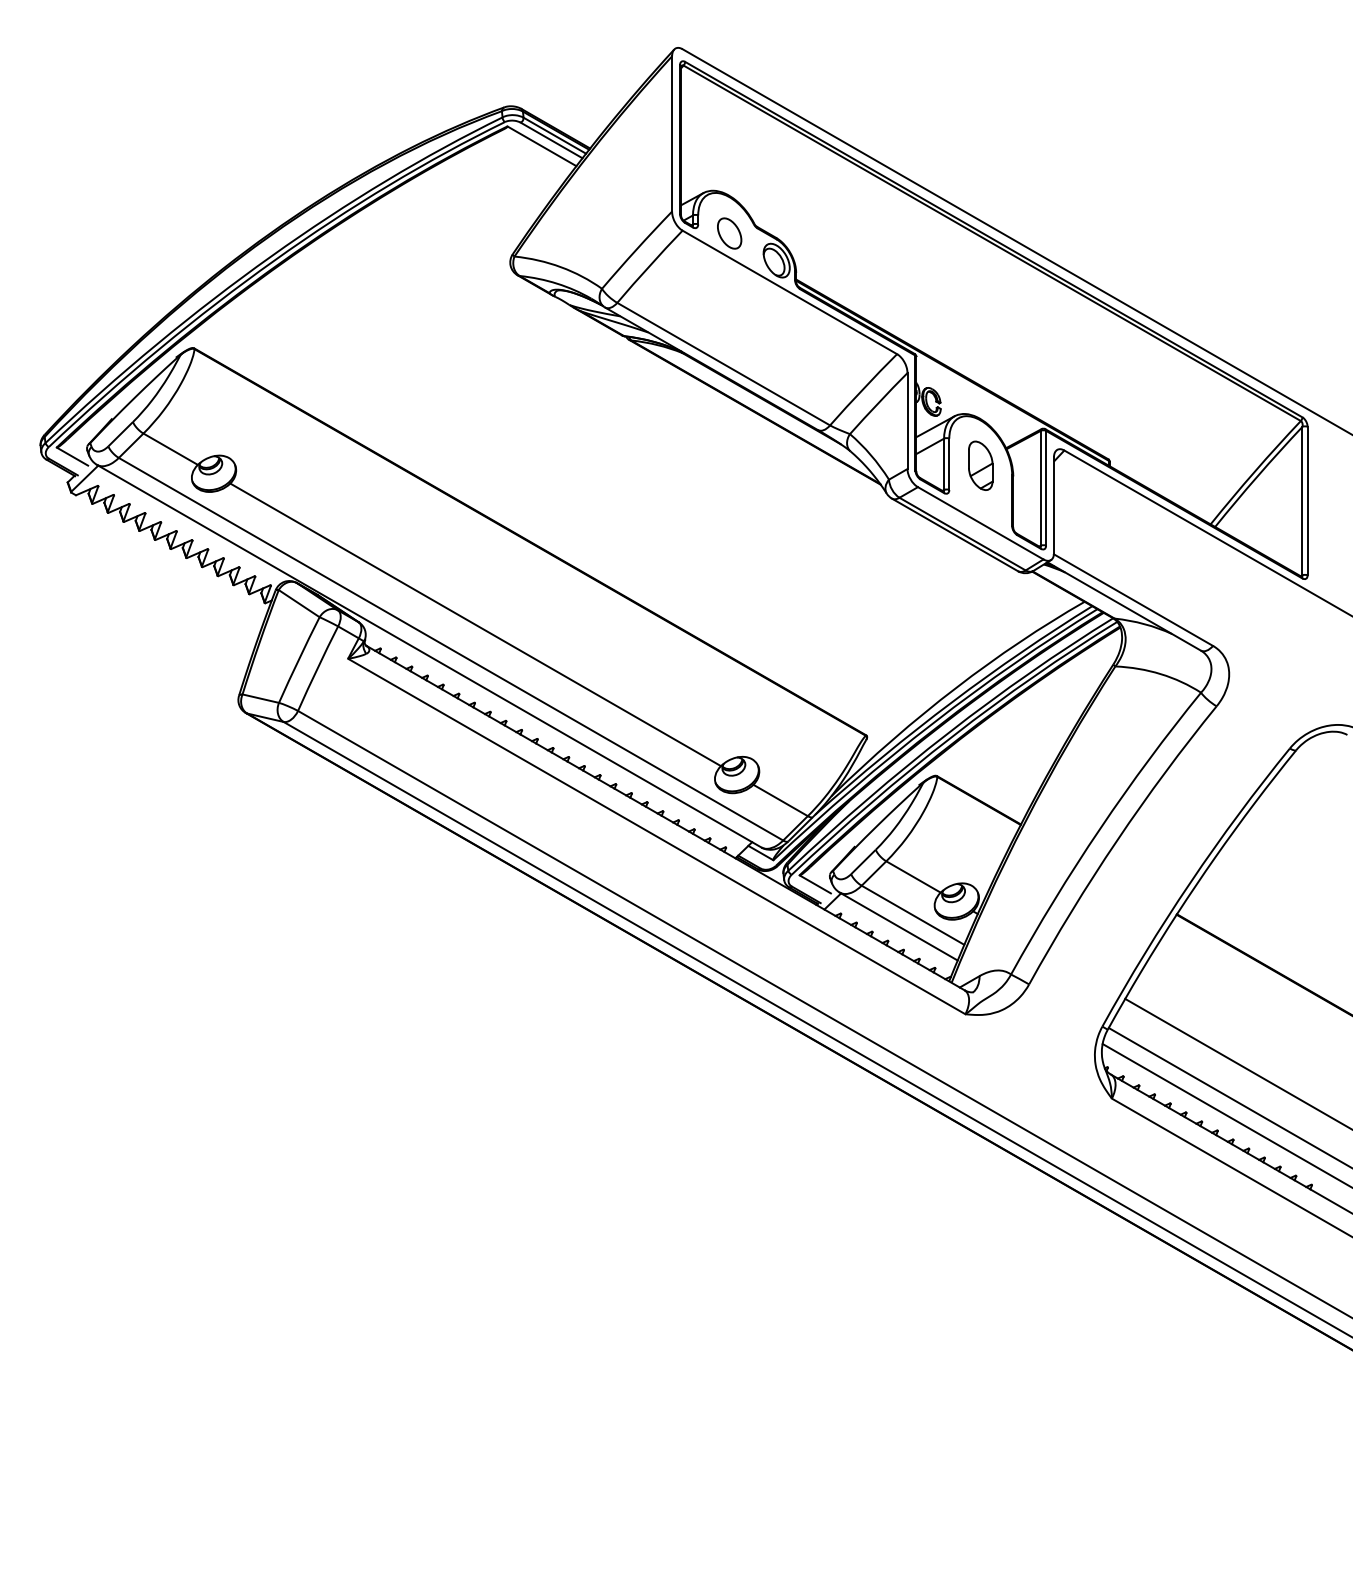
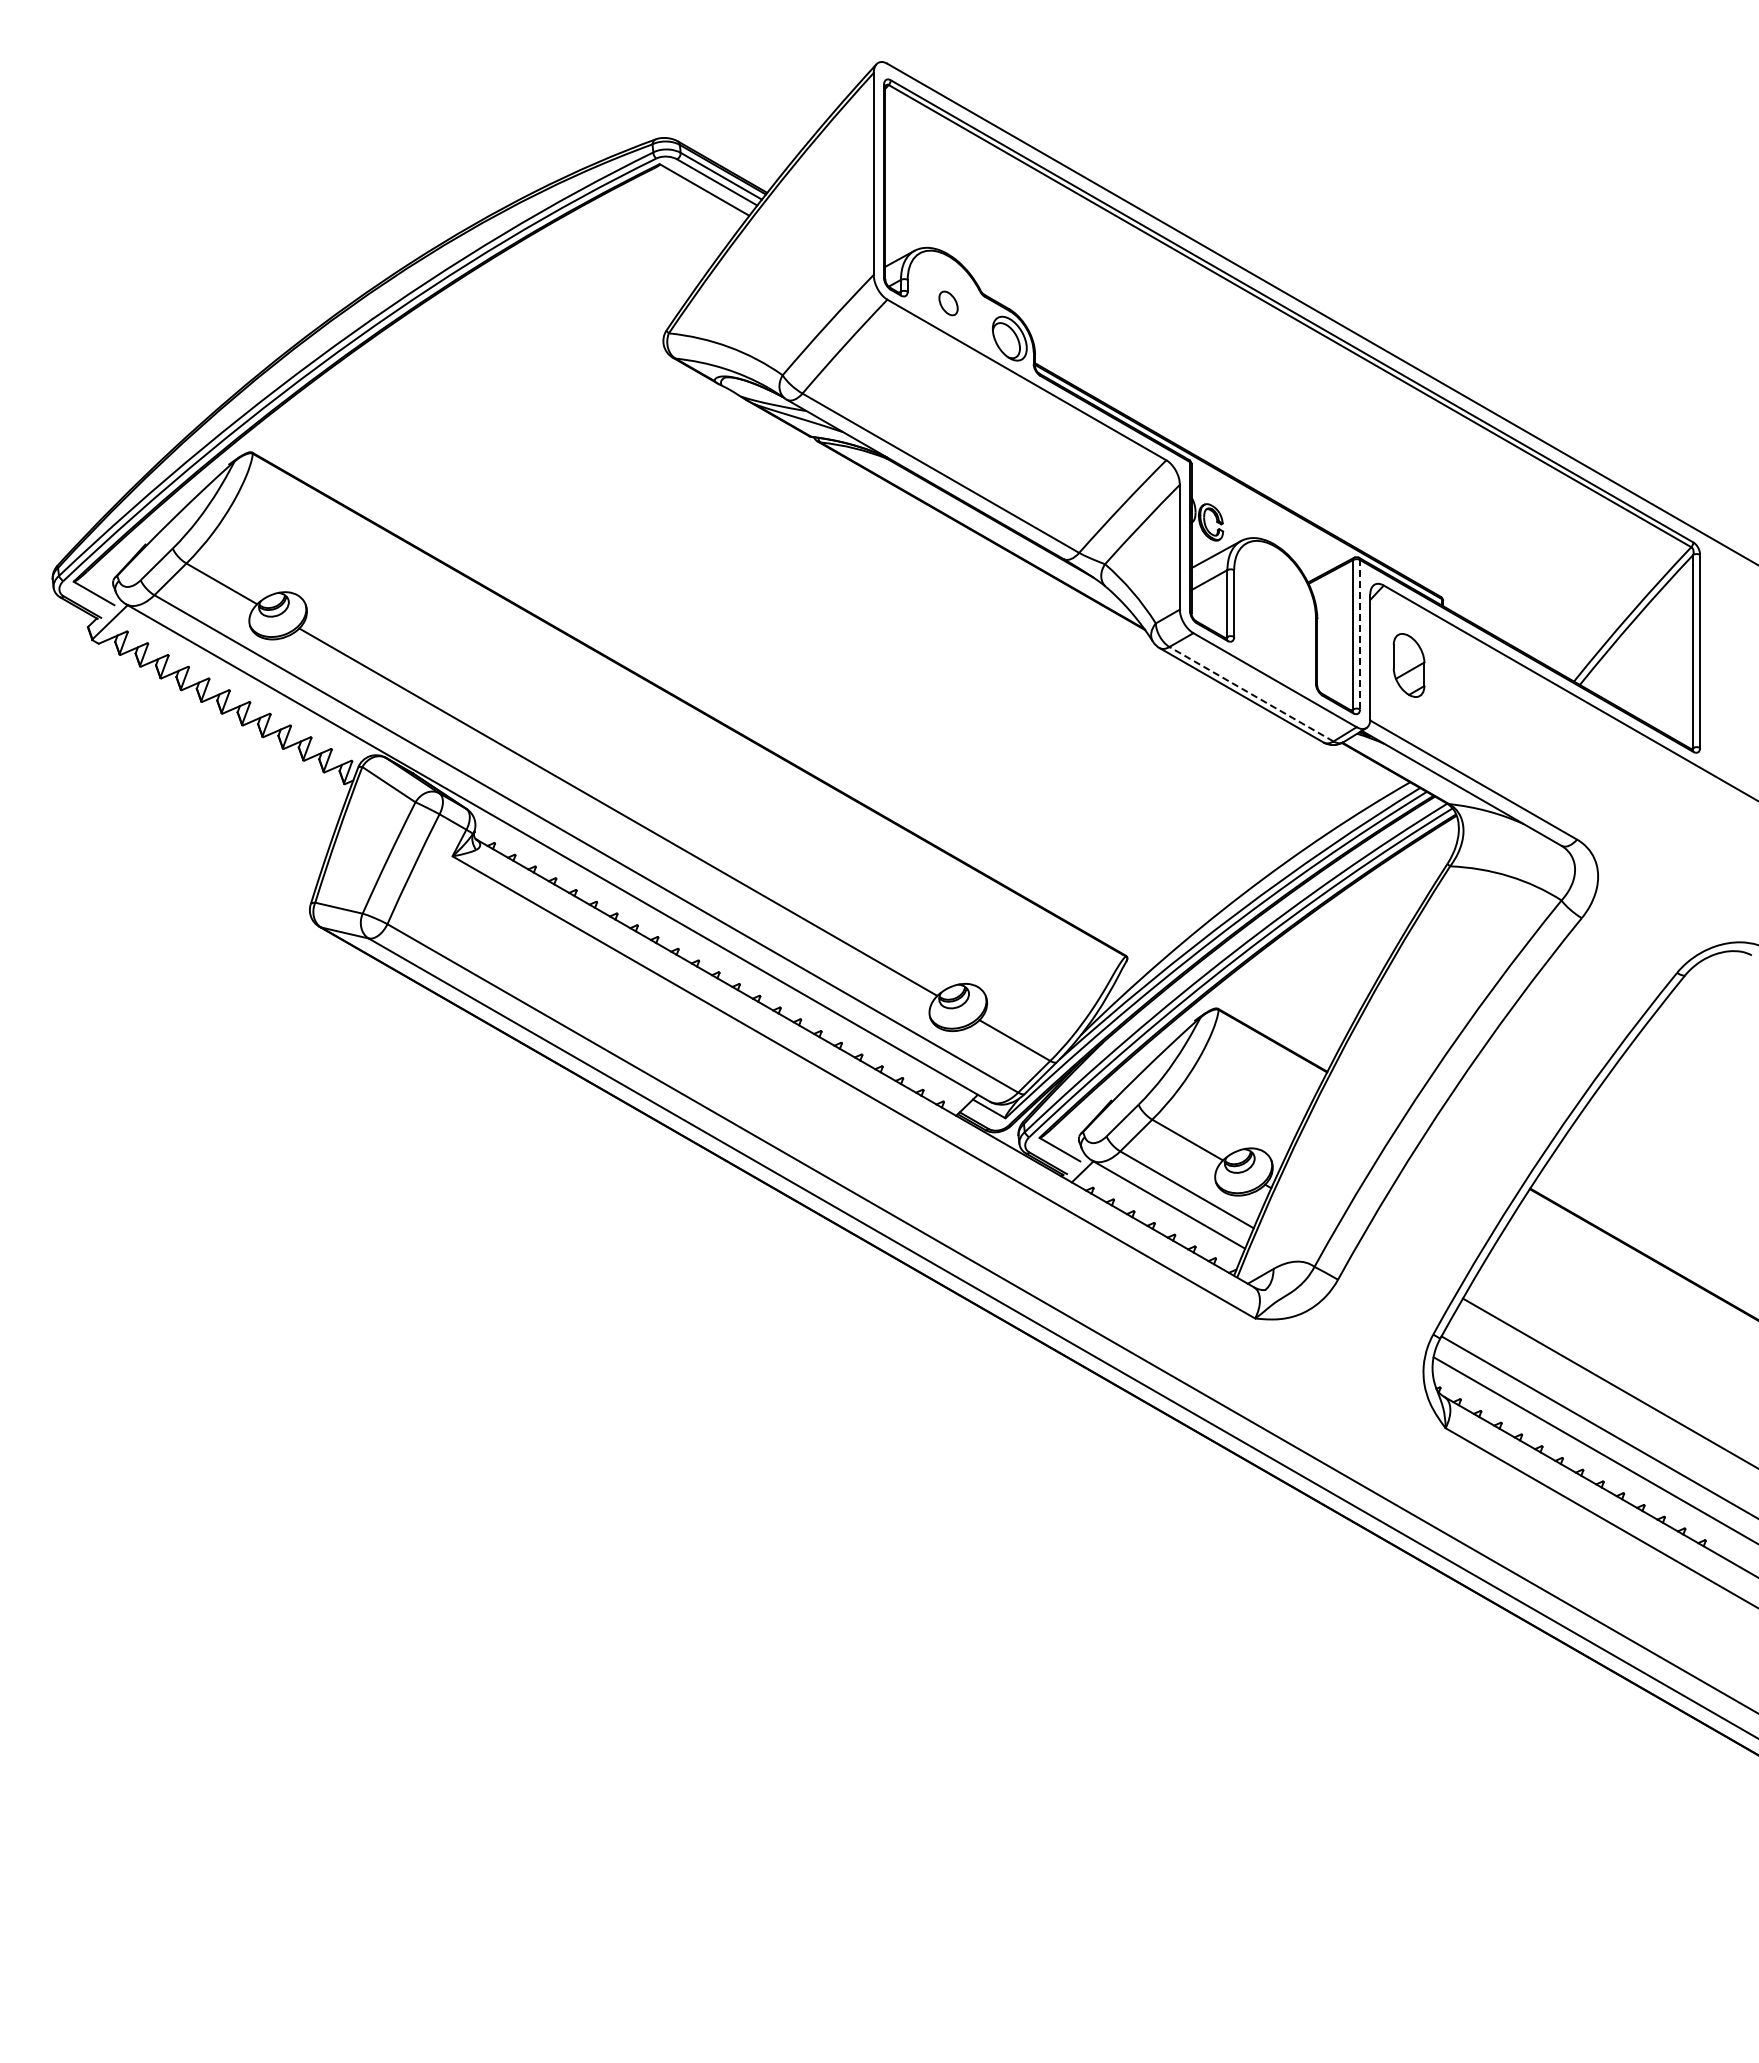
part: (729, 233) -> (948, 303), size x0.6
part: (980, 465) -> (1408, 665), moved
line: (1046, 488) -> (1360, 634), solid -> dashed
line: (962, 534) -> (1251, 694), solid -> dashed

